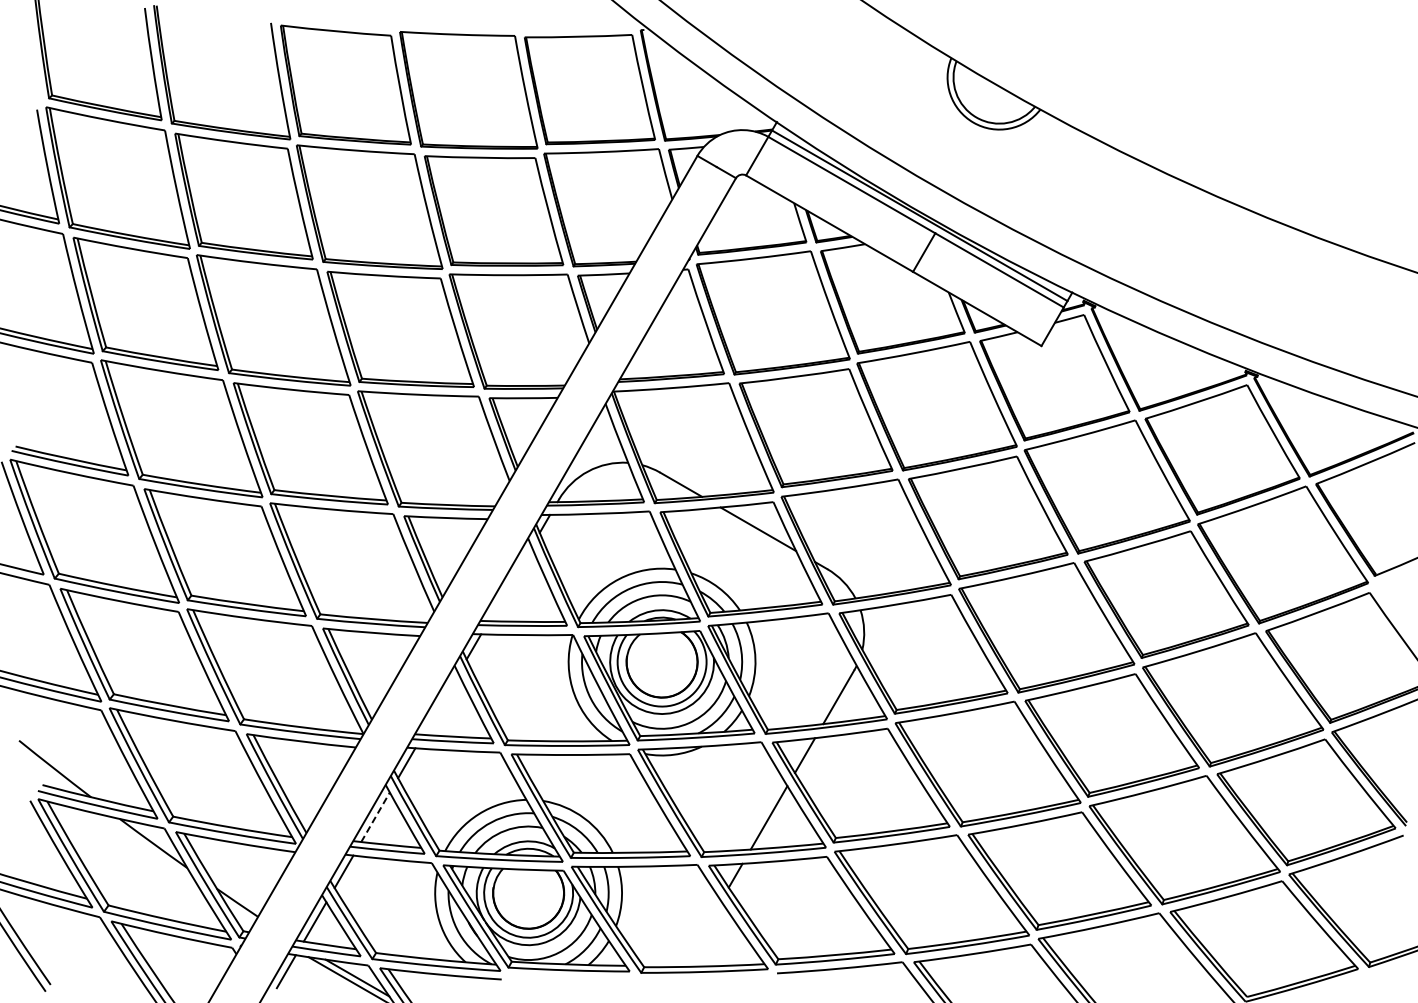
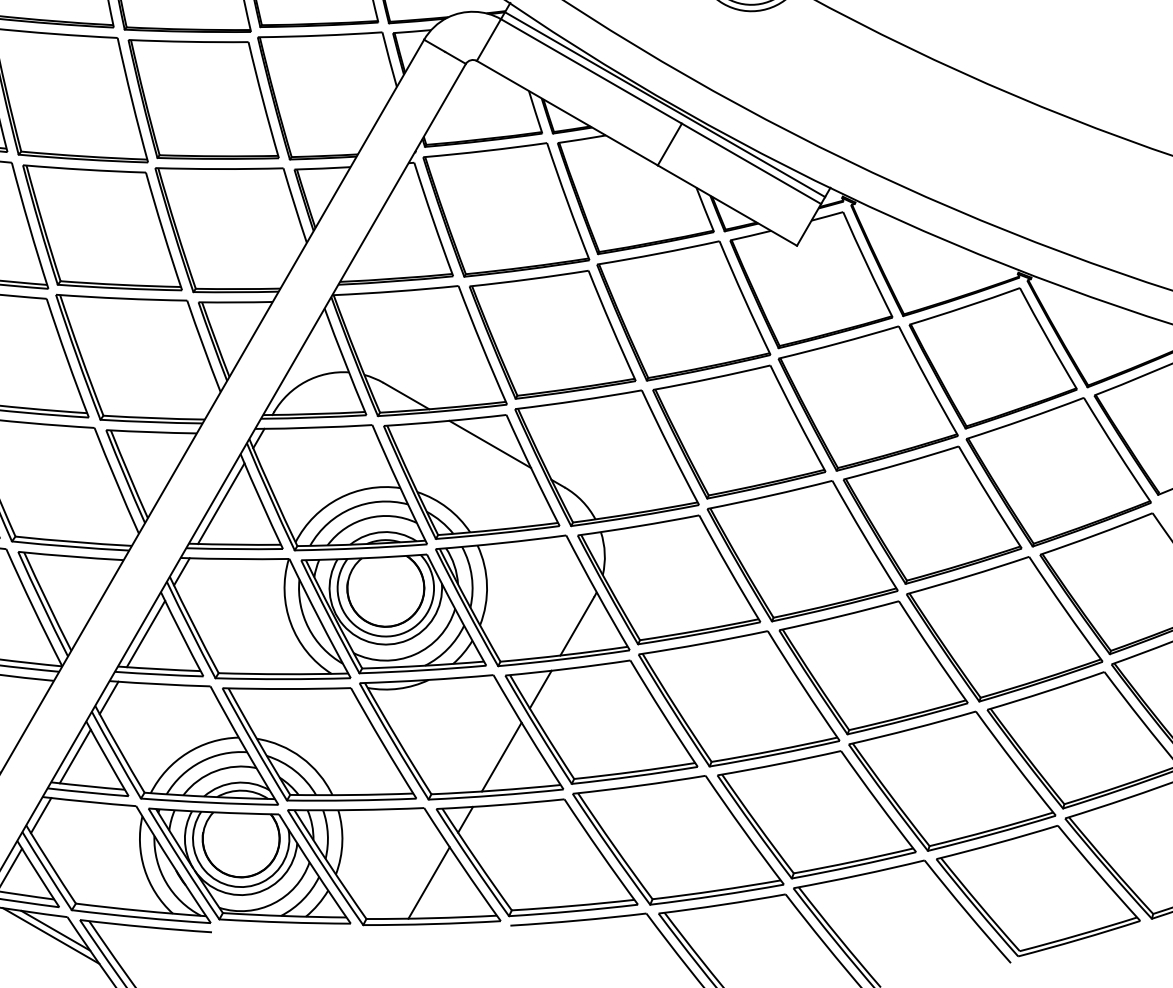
line: (509, 583) -> (220, 503), added
line: (440, 703) -> (145, 633), added
line: (375, 817) -> (75, 756), dashed -> solid
line: (702, 933) -> (429, 882), added

